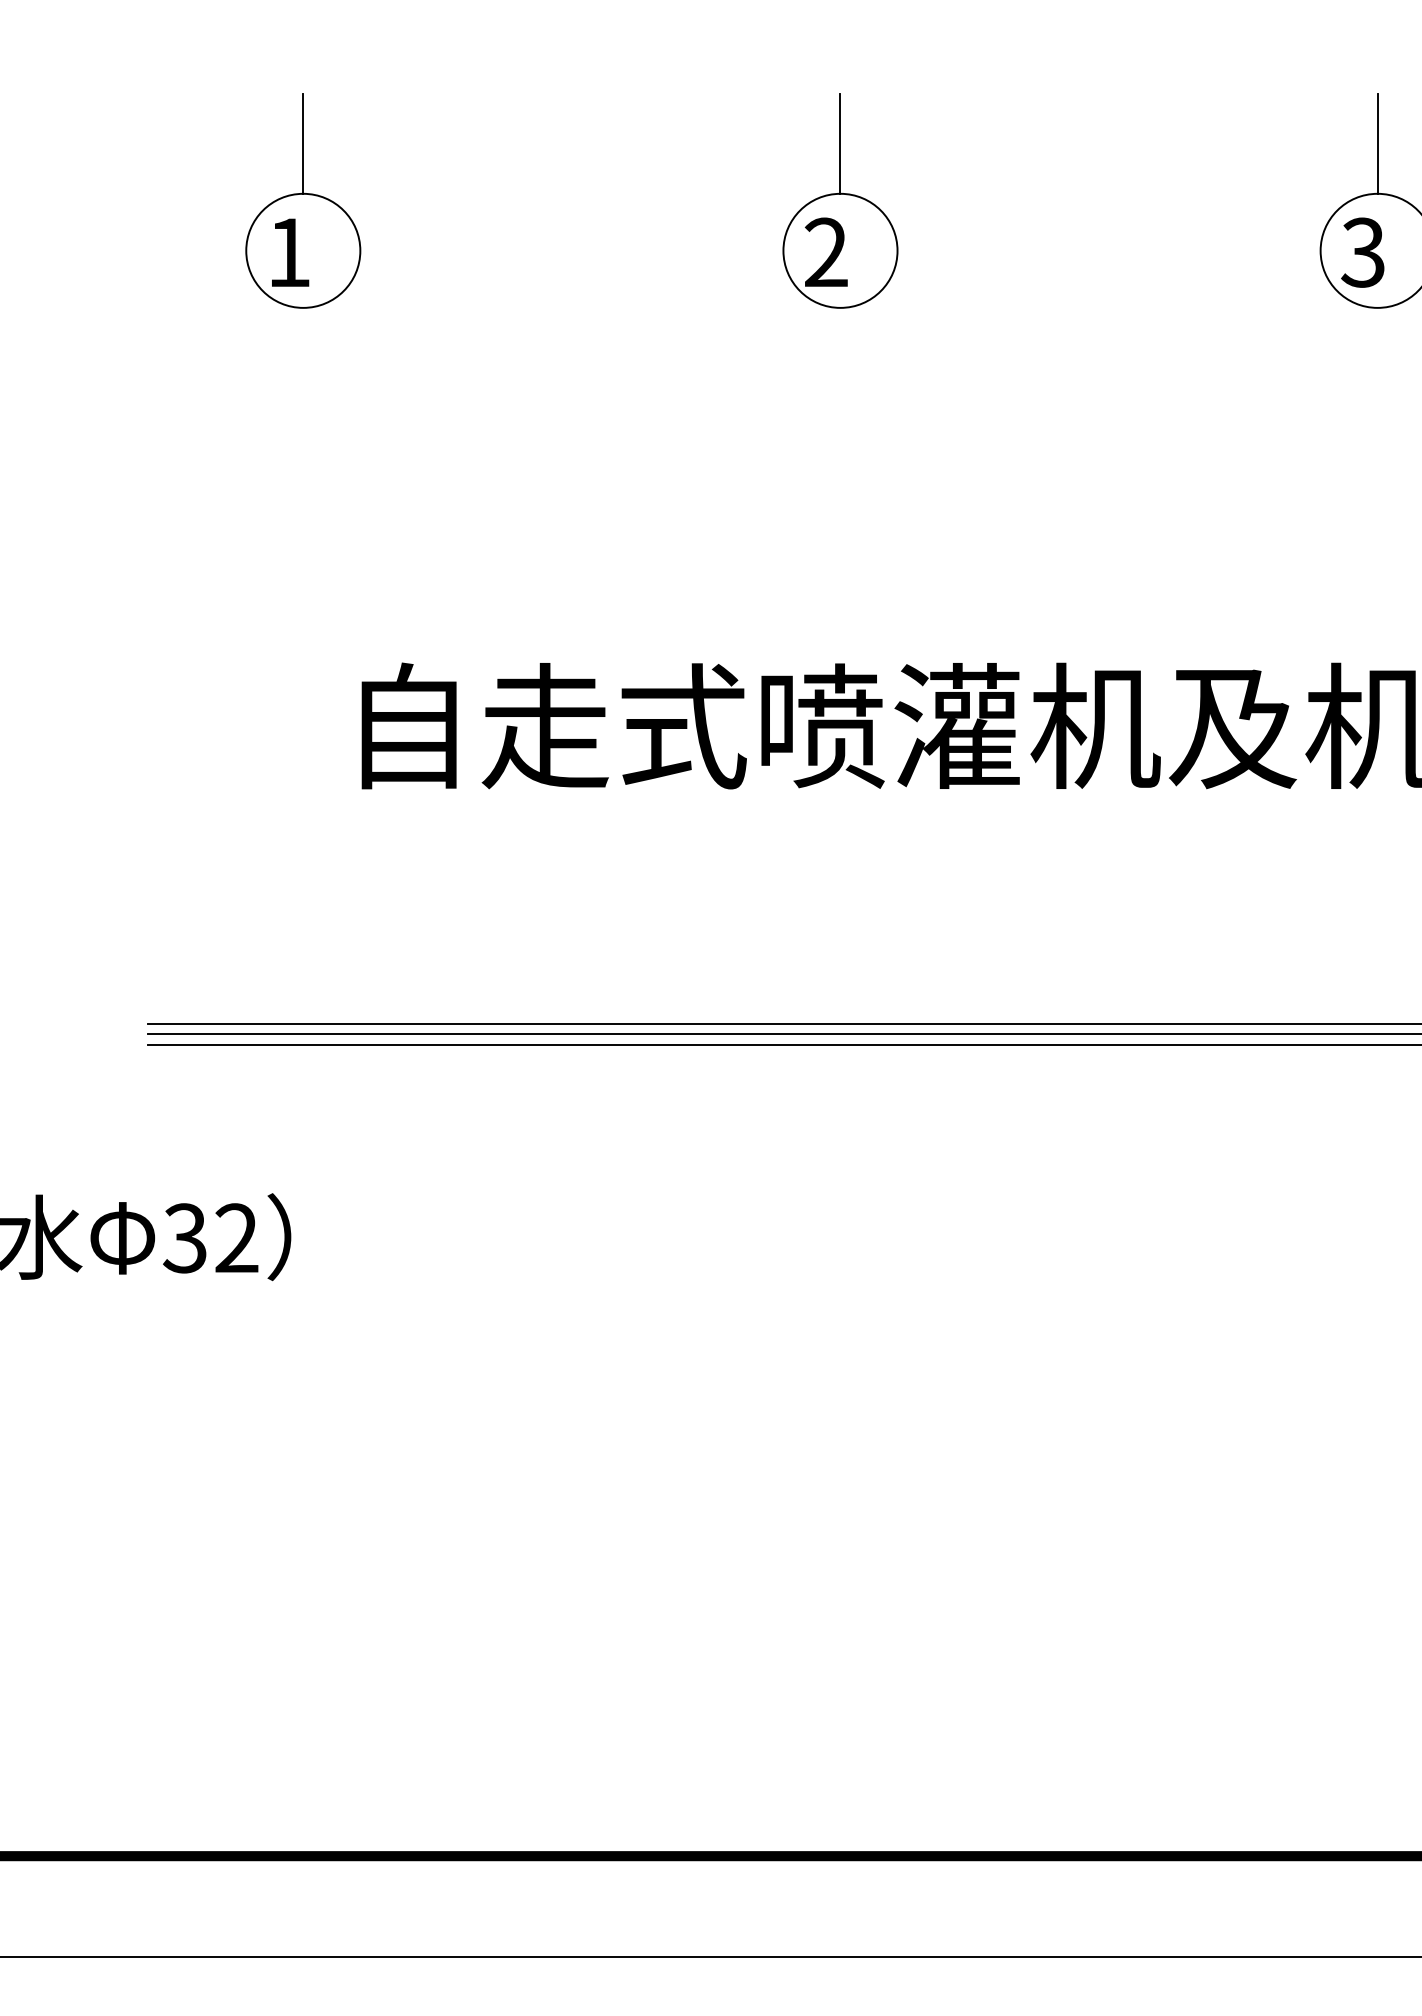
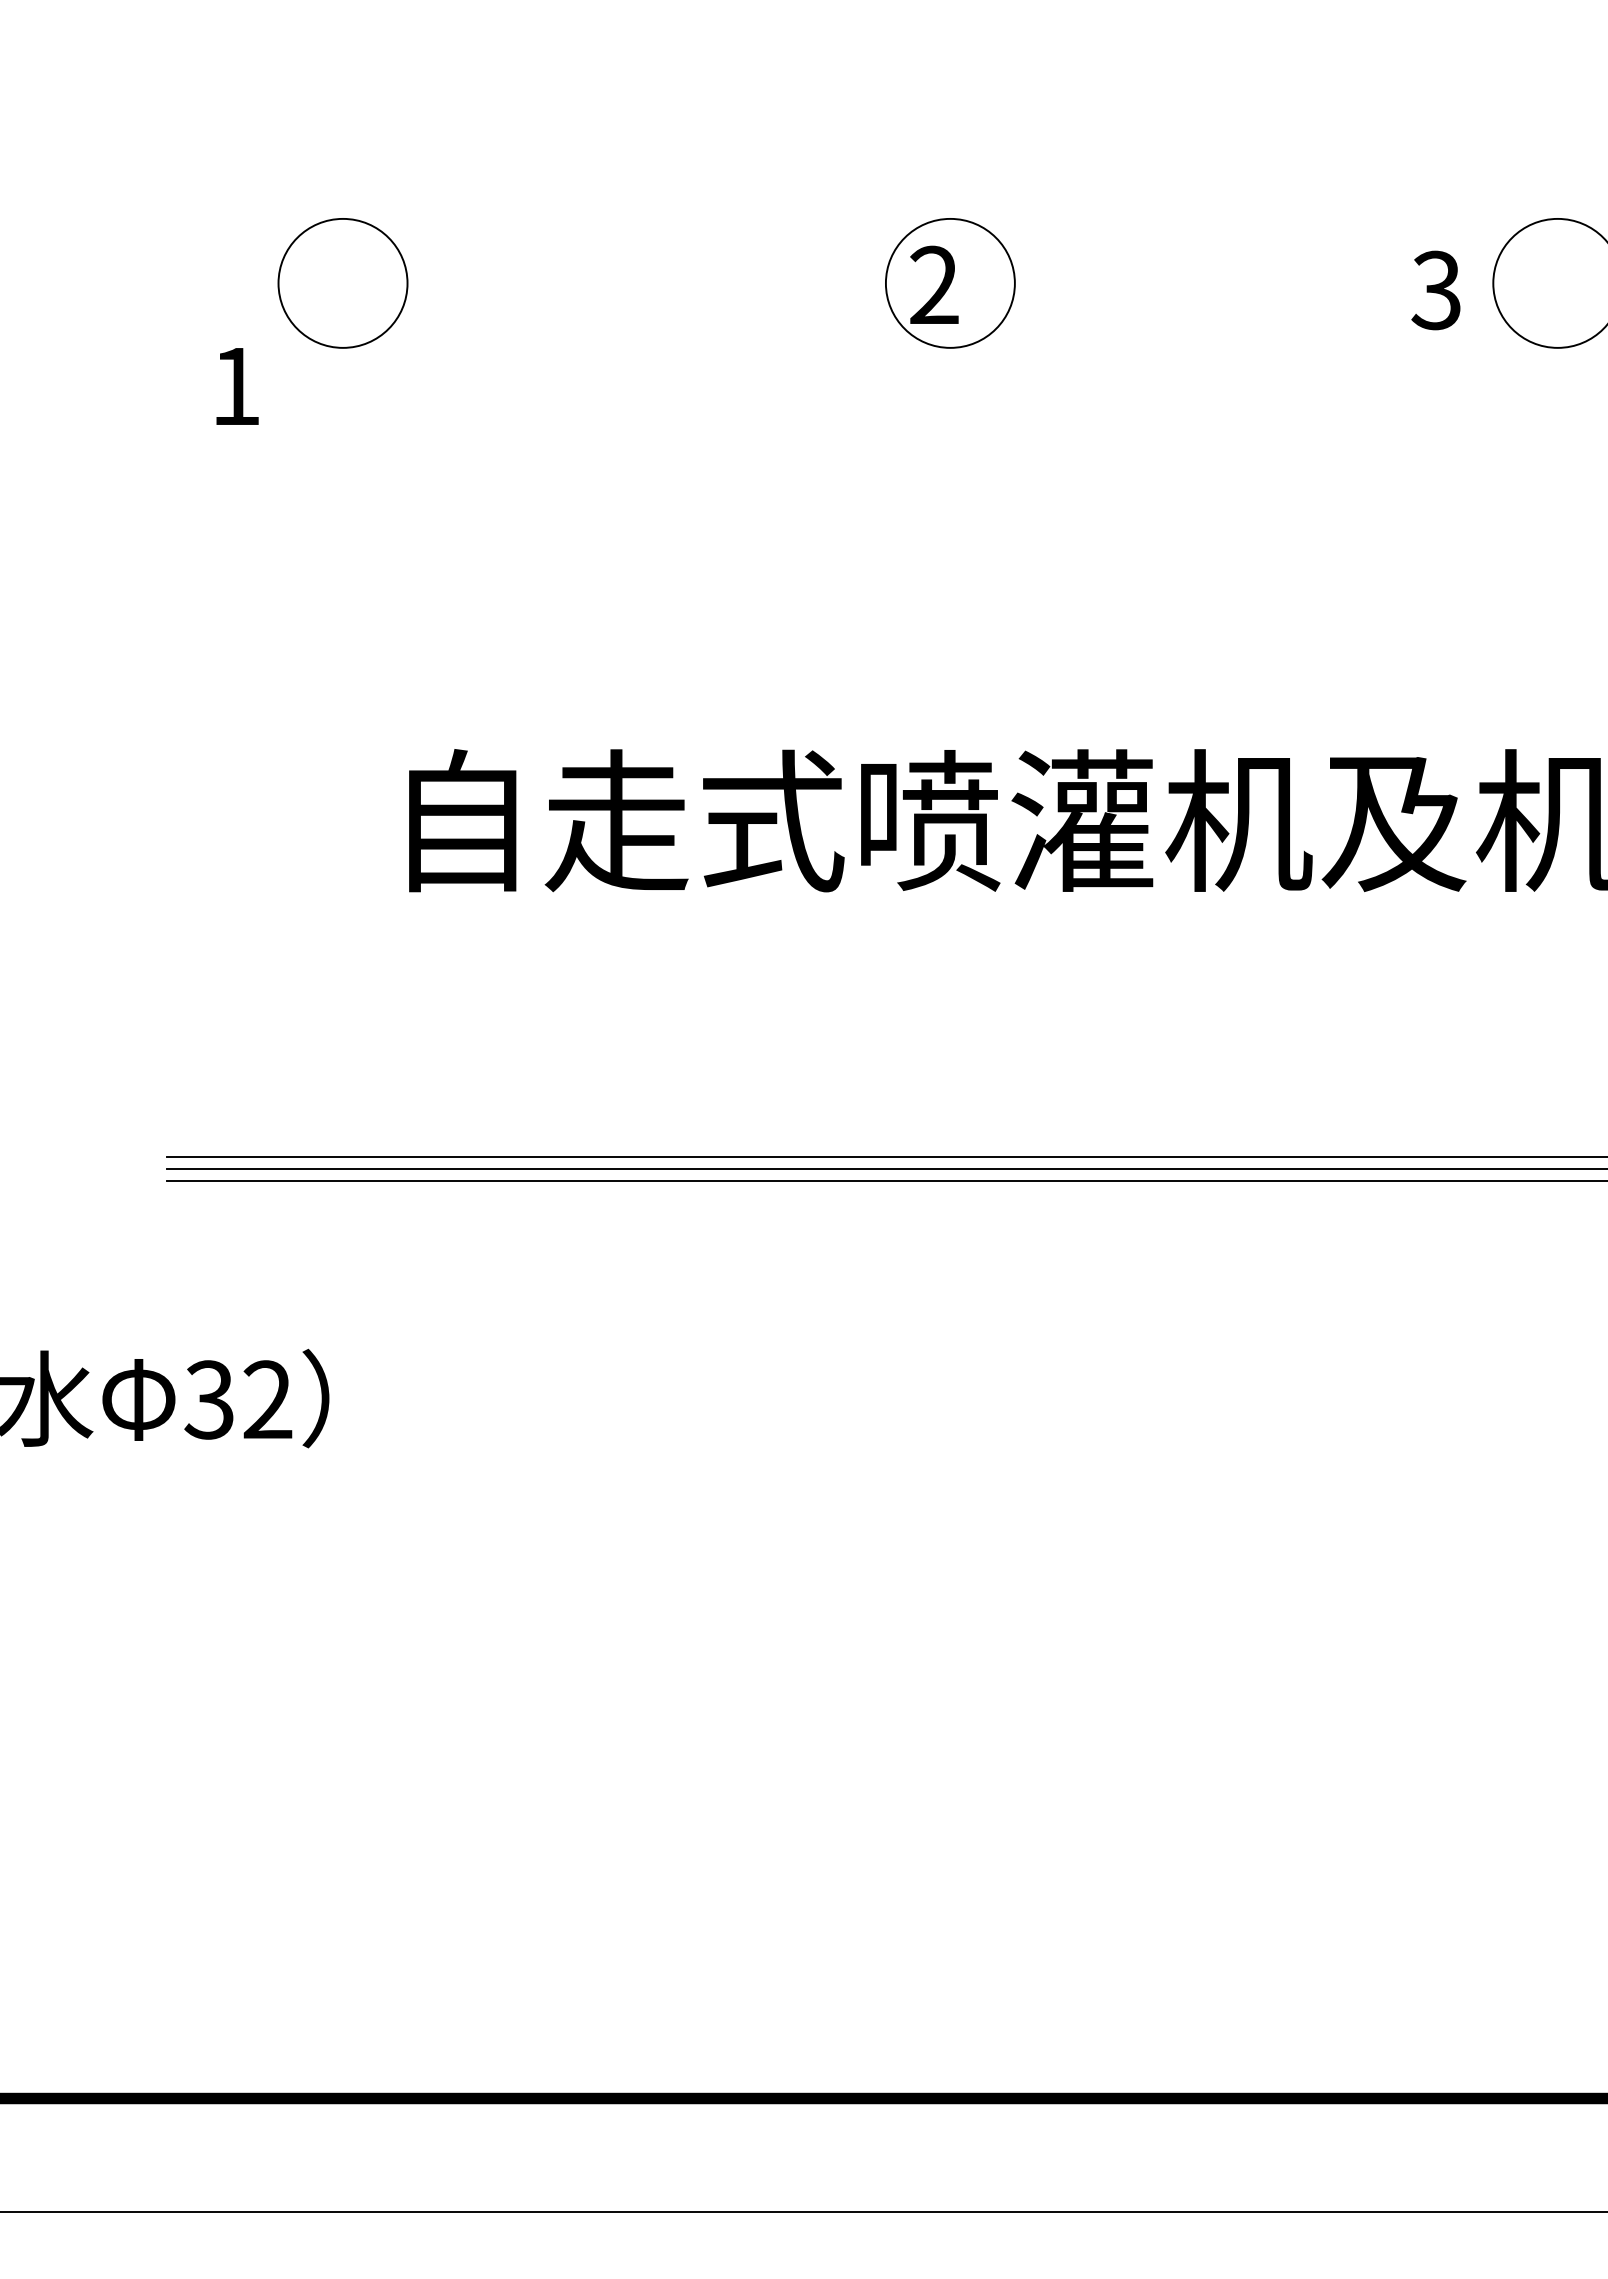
line: (303, 143) -> (343, 161), removed
line: (840, 143) -> (950, 161), removed
line: (1377, 143) -> (1557, 161), removed
text: (290, 252) -> (237, 386), moved
text: (1362, 252) -> (1435, 290), moved

